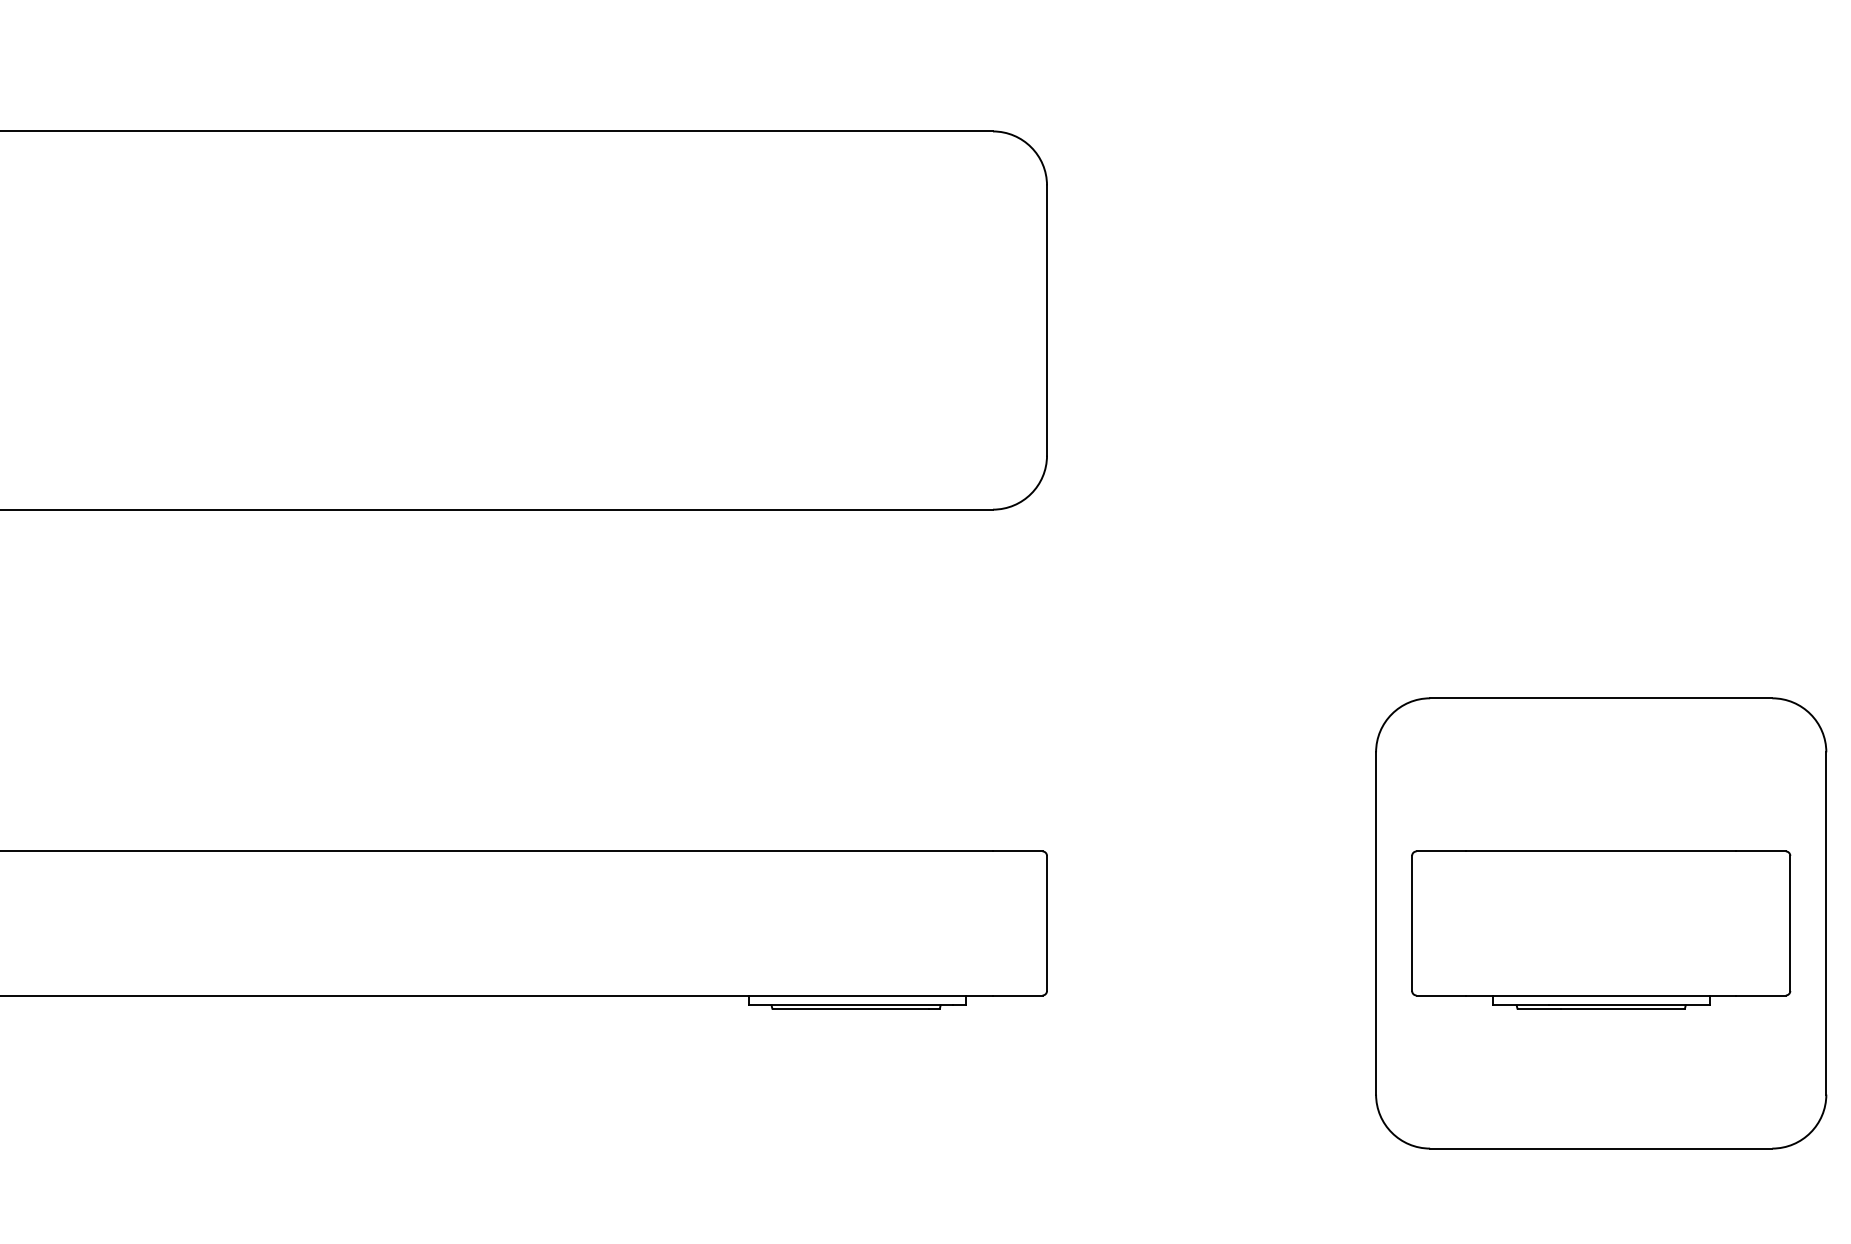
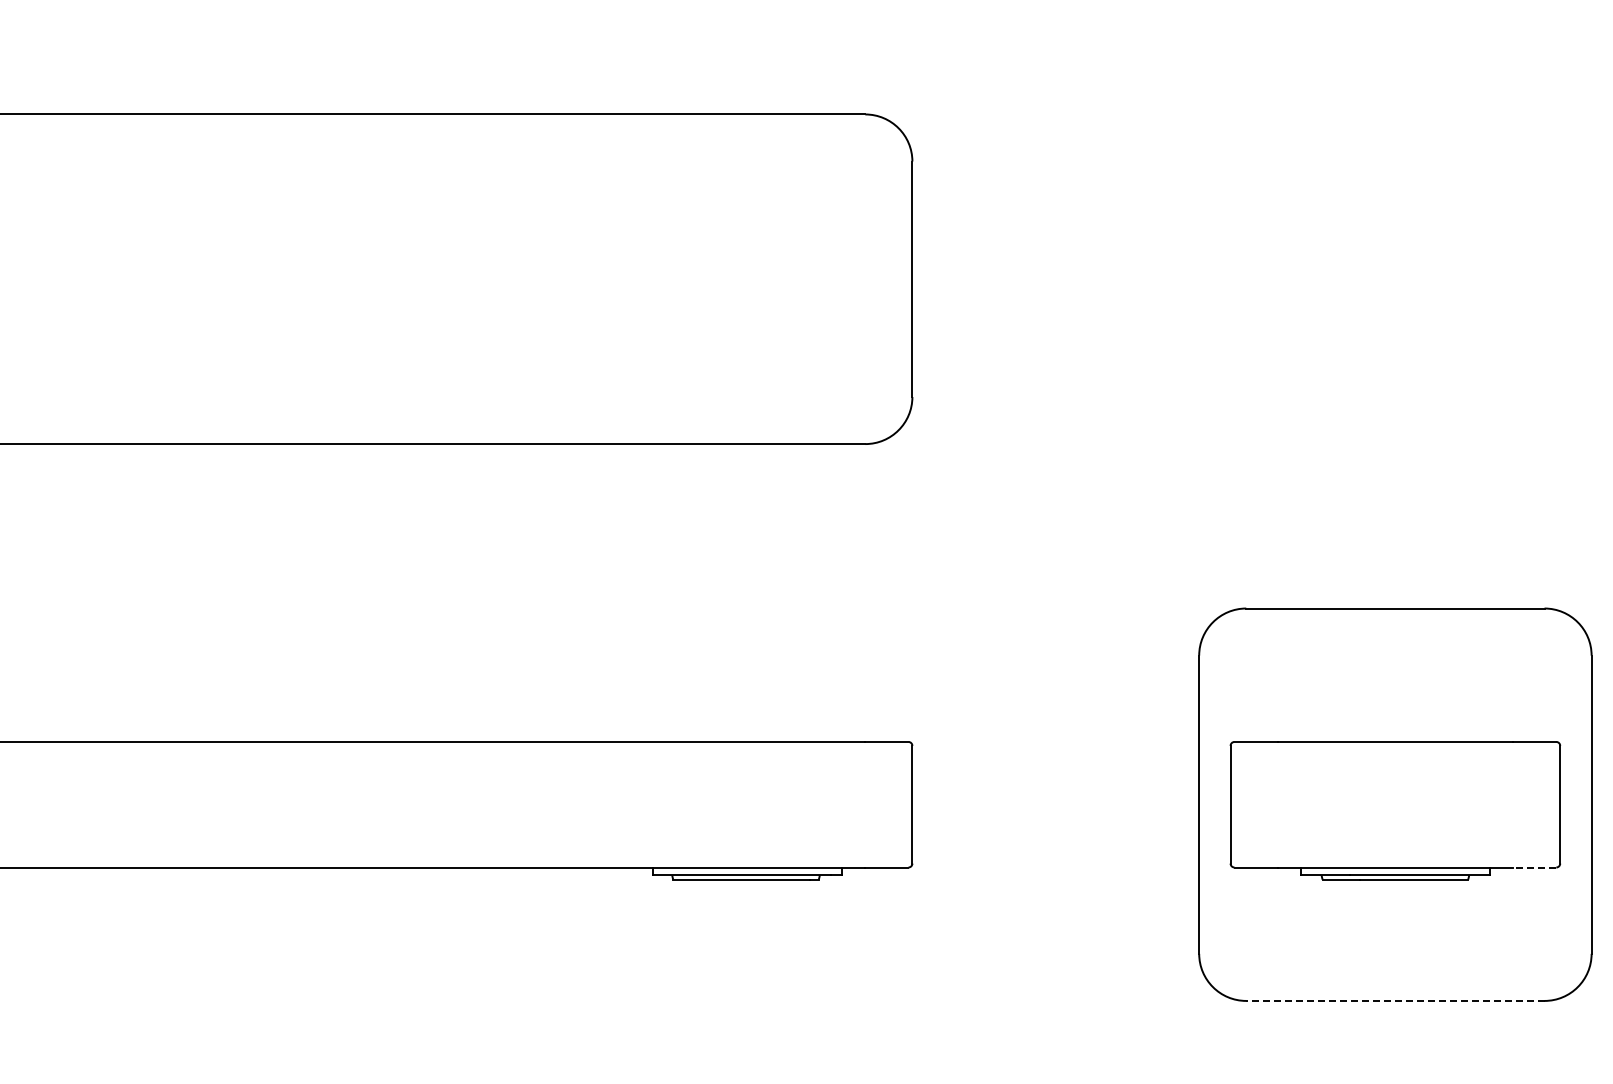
line: (1760, 995) -> (1534, 867), solid -> dashed
line: (1600, 1148) -> (1394, 1000), solid -> dashed

